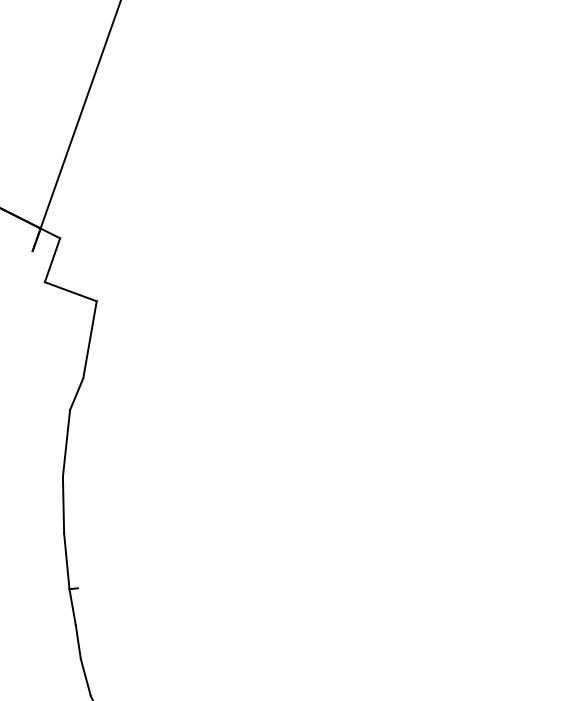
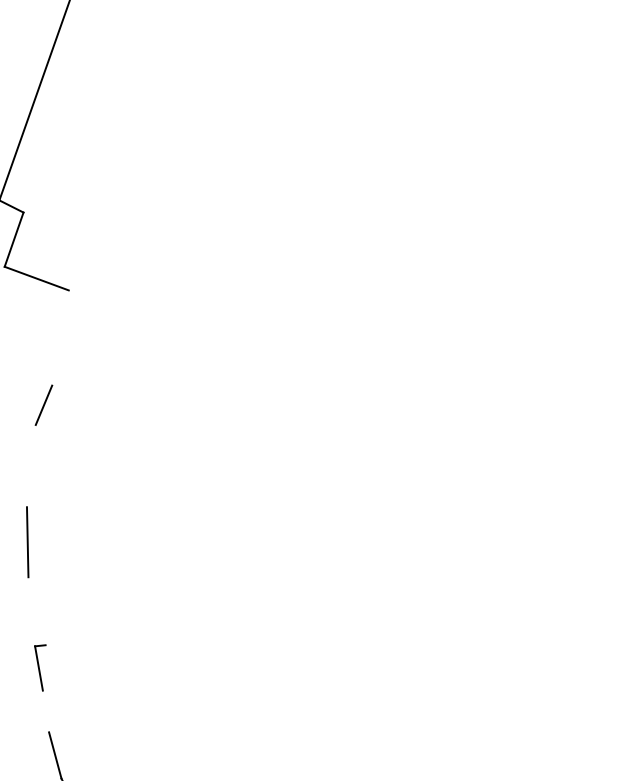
line: (89, 339) -> (59, 337), removed
line: (66, 443) -> (31, 466), removed
line: (66, 561) -> (31, 612), removed
line: (77, 641) -> (45, 711), removed

